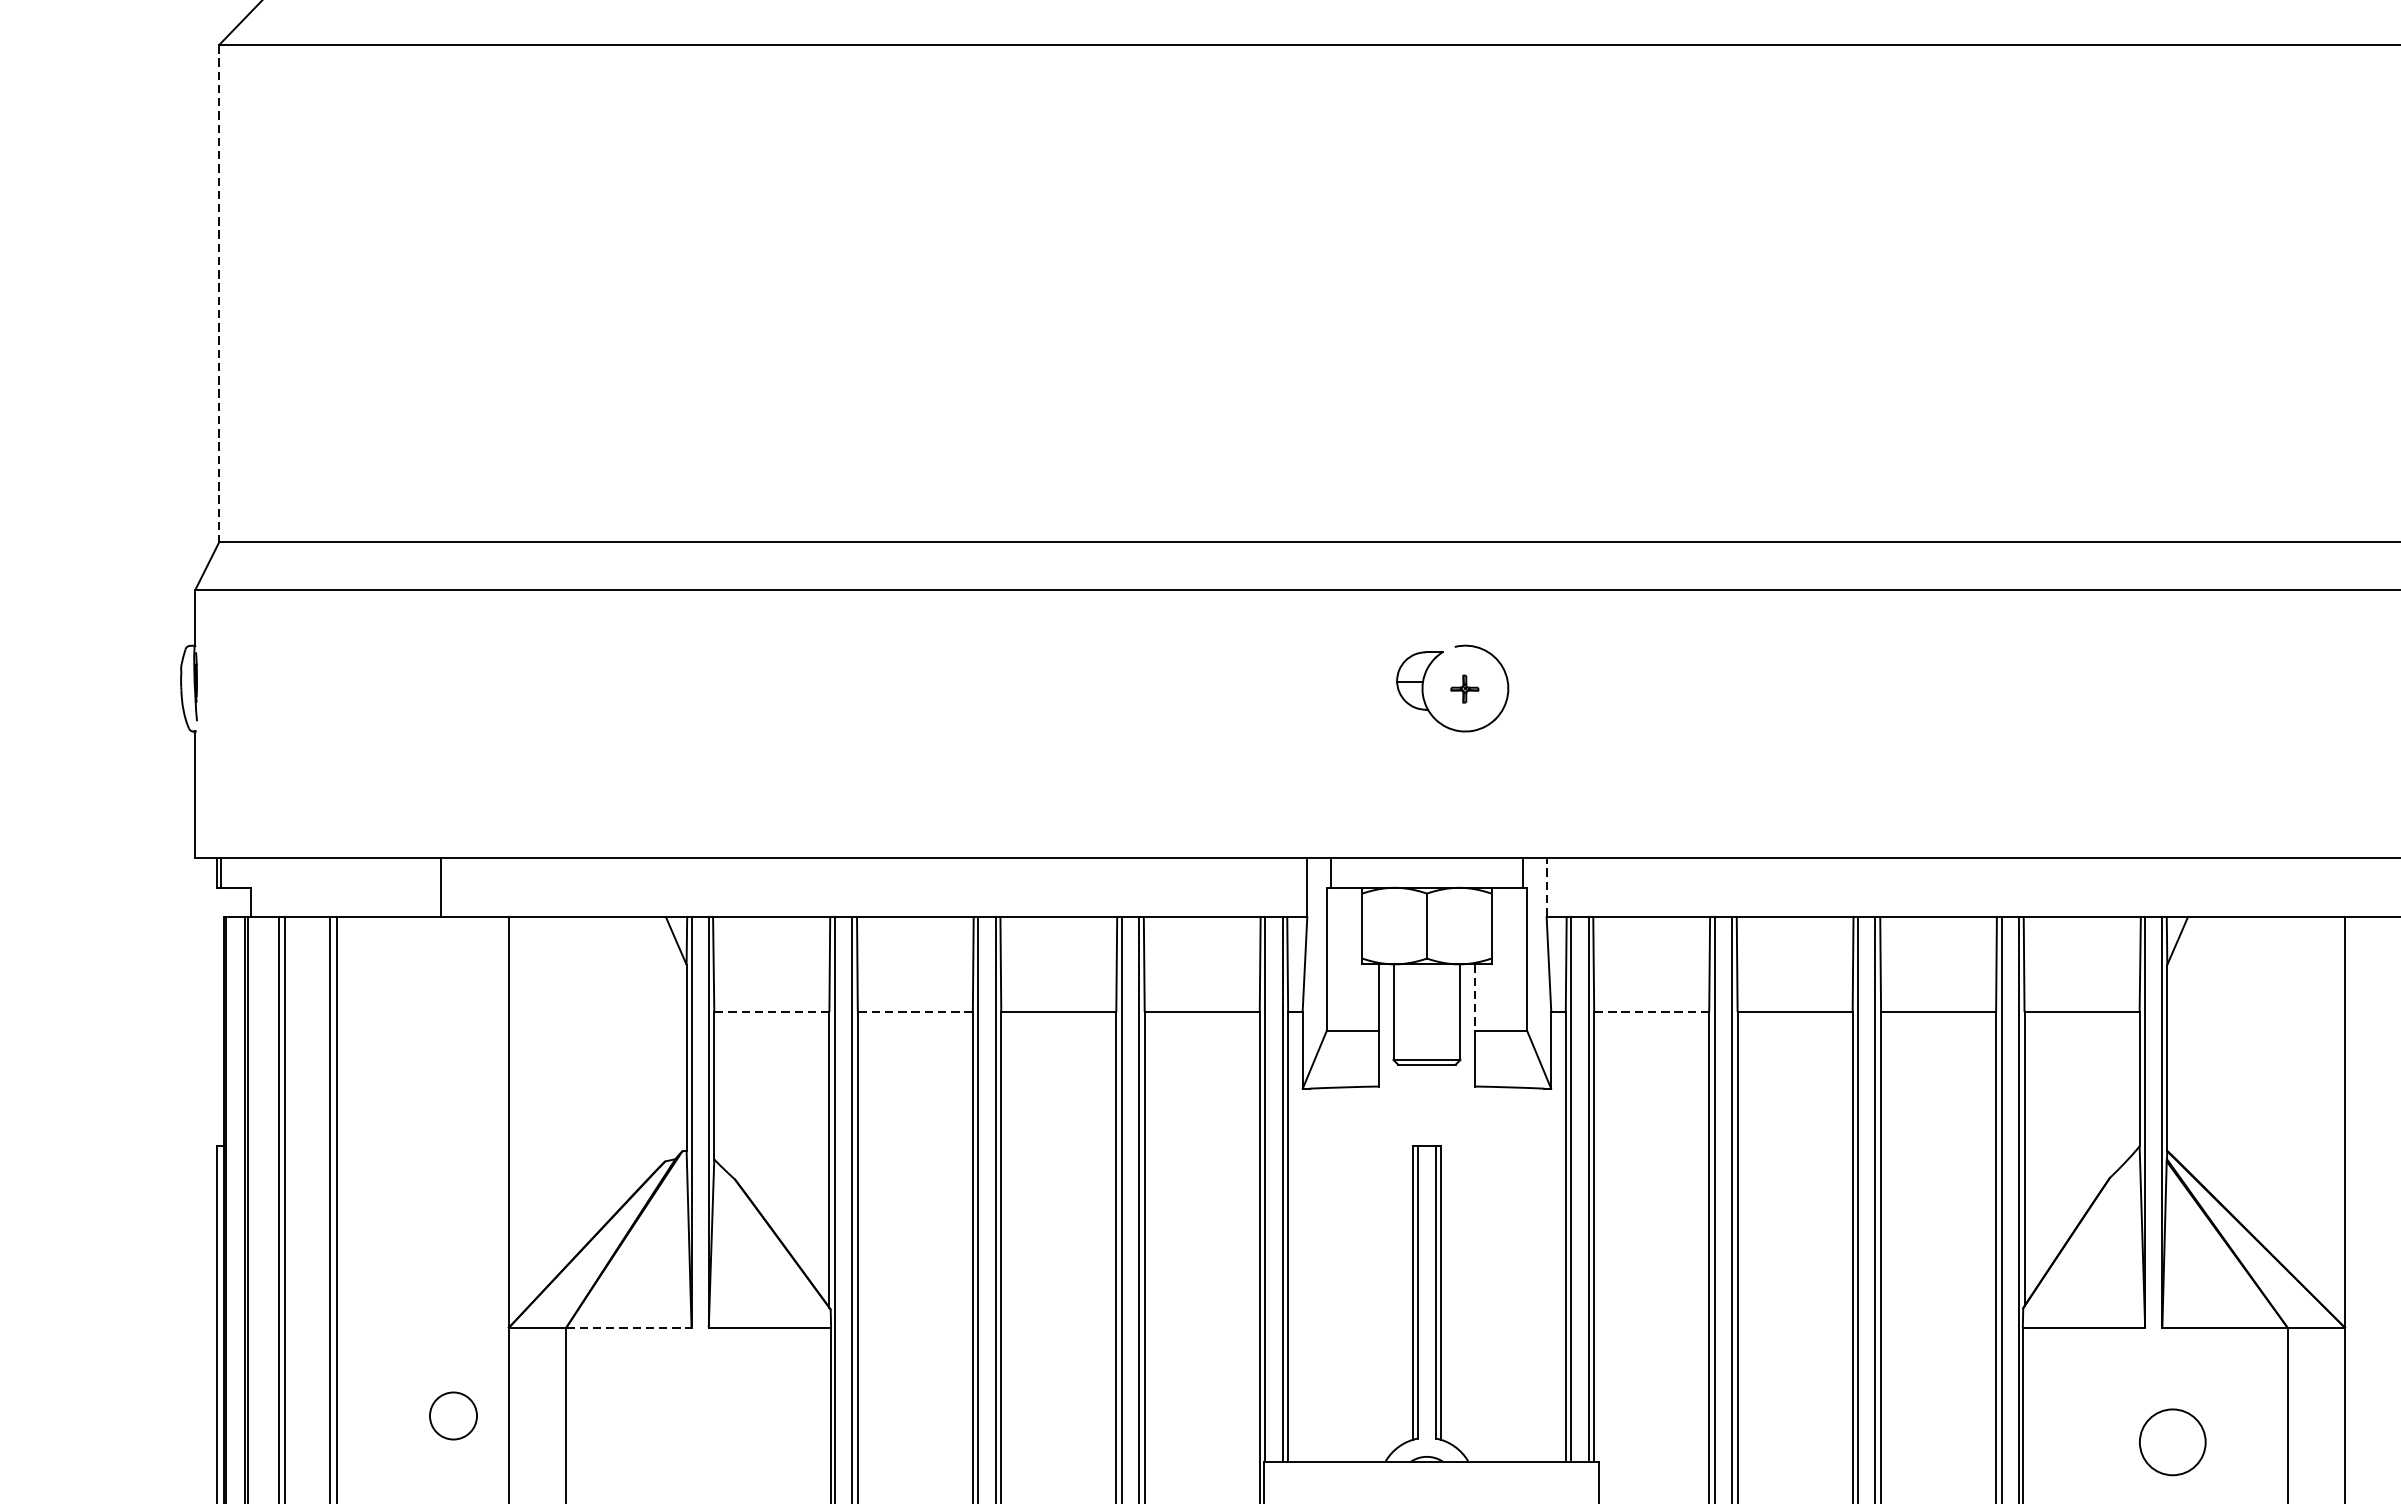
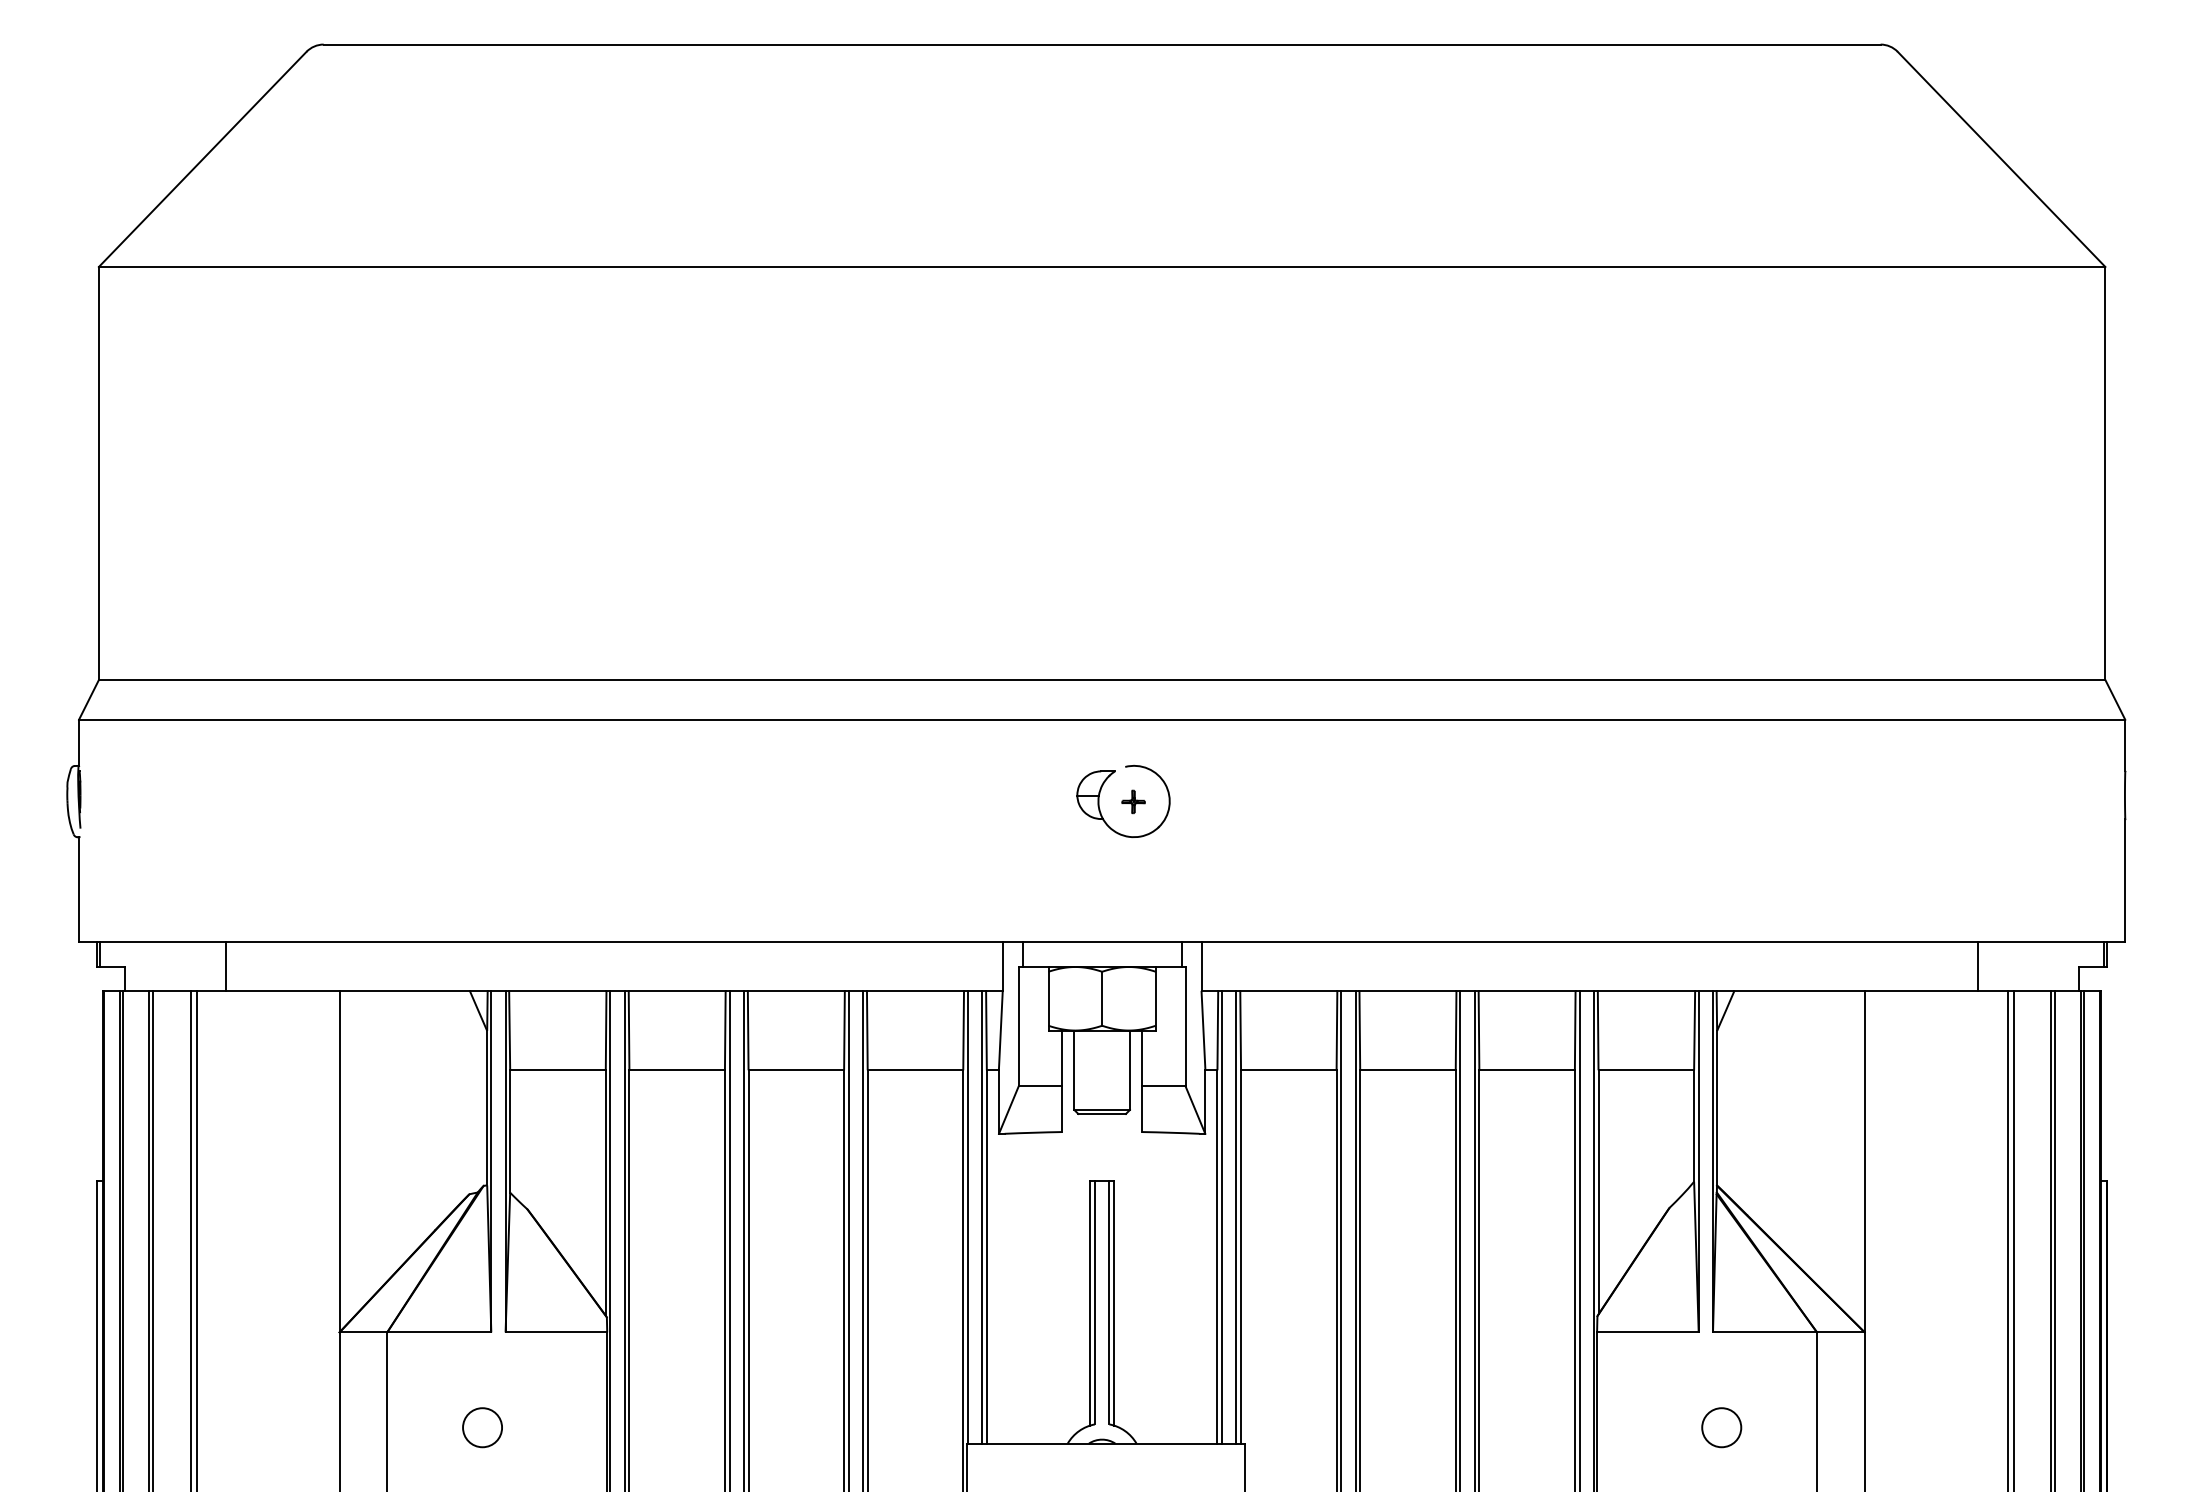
line: (218, 293) -> (98, 473), dashed -> solid
line: (441, 887) -> (226, 966), moved
line: (1546, 887) -> (1201, 966), dashed -> solid
line: (1474, 997) -> (1141, 1058), dashed -> solid
line: (772, 1012) -> (558, 1070), dashed -> solid
line: (915, 1012) -> (677, 1070), dashed -> solid
line: (1651, 1012) -> (1288, 1070), dashed -> solid
line: (629, 1327) -> (439, 1332), dashed -> solid
circle: (453, 1415) -> (482, 1427), moved
circle: (2172, 1442) -> (1721, 1427), size x0.71

